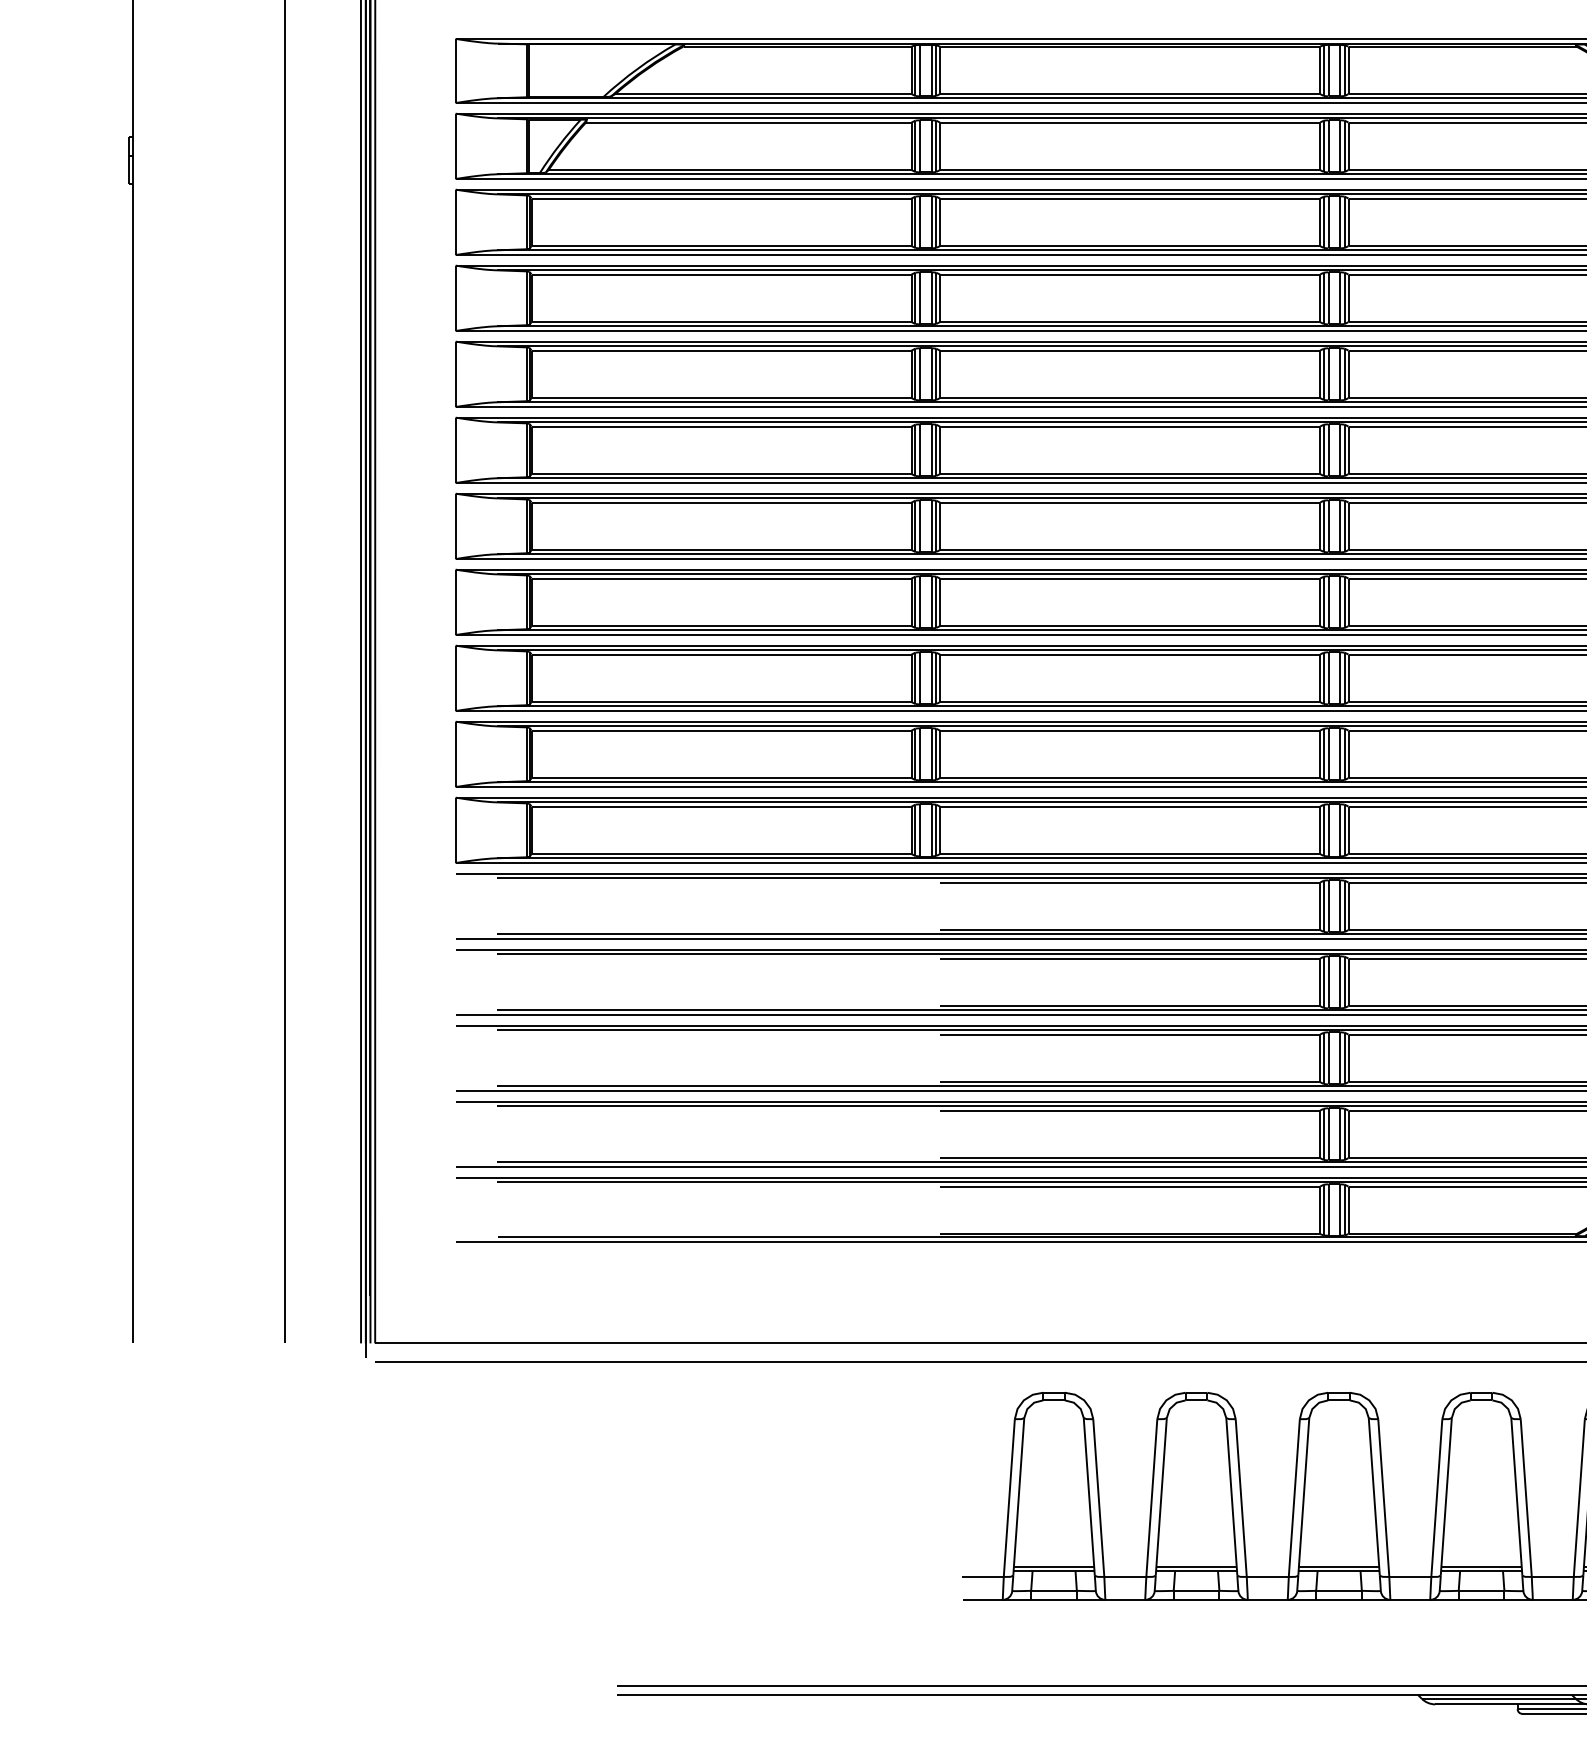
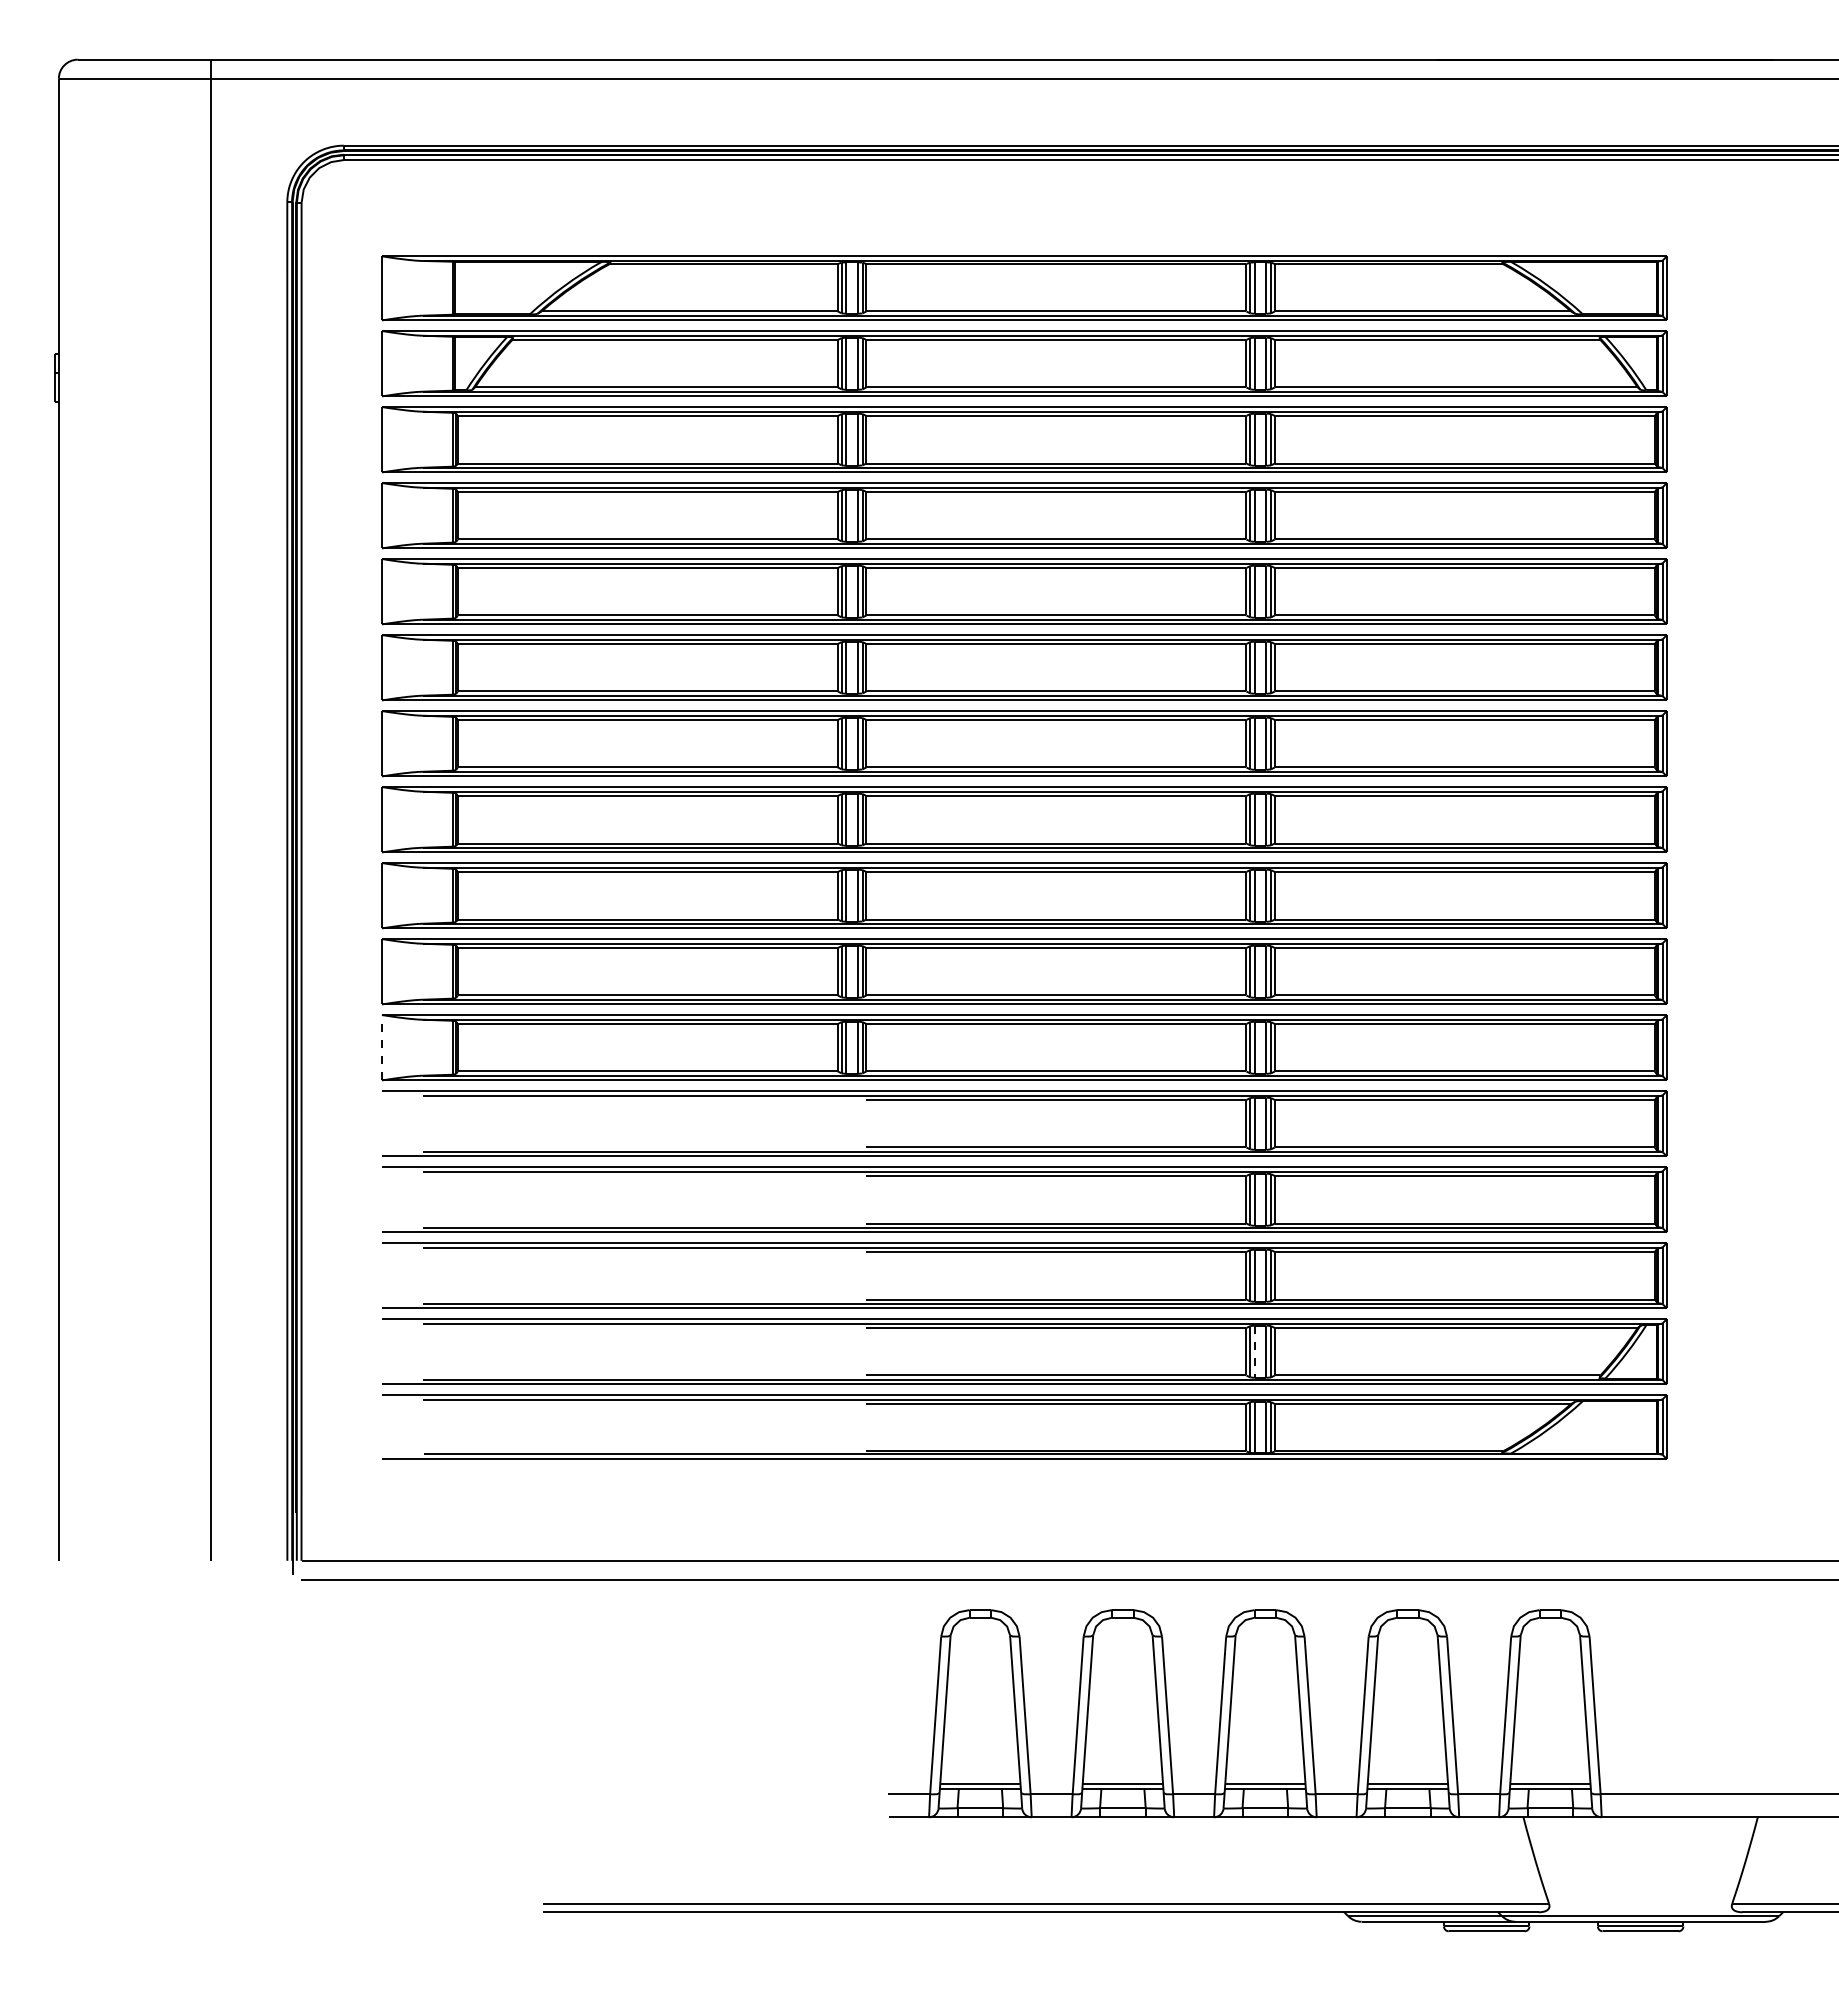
line: (455, 830) -> (381, 1047), solid -> dashed
line: (1328, 1135) -> (1254, 1352), solid -> dashed

